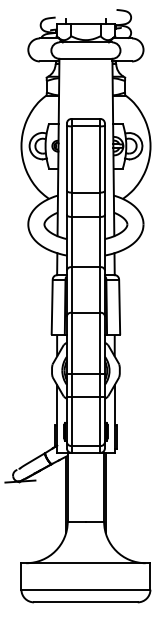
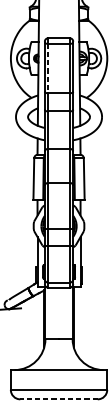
line: (71, 160) -> (48, 69), solid -> dashed
line: (85, 602) -> (58, 399), solid -> dashed

